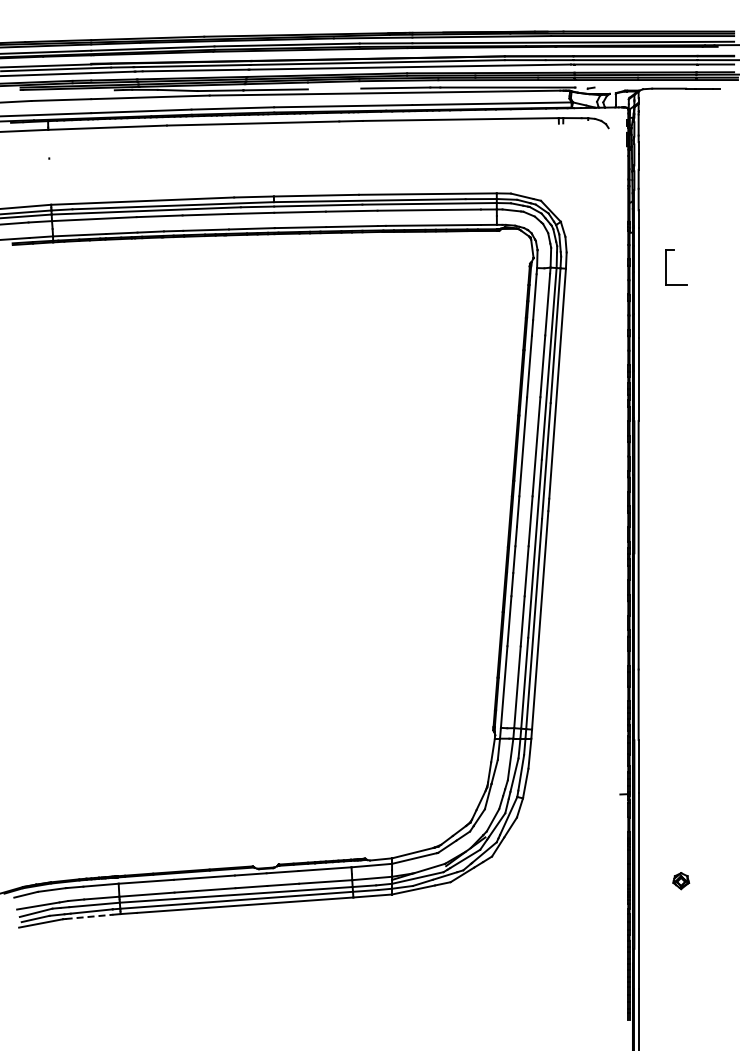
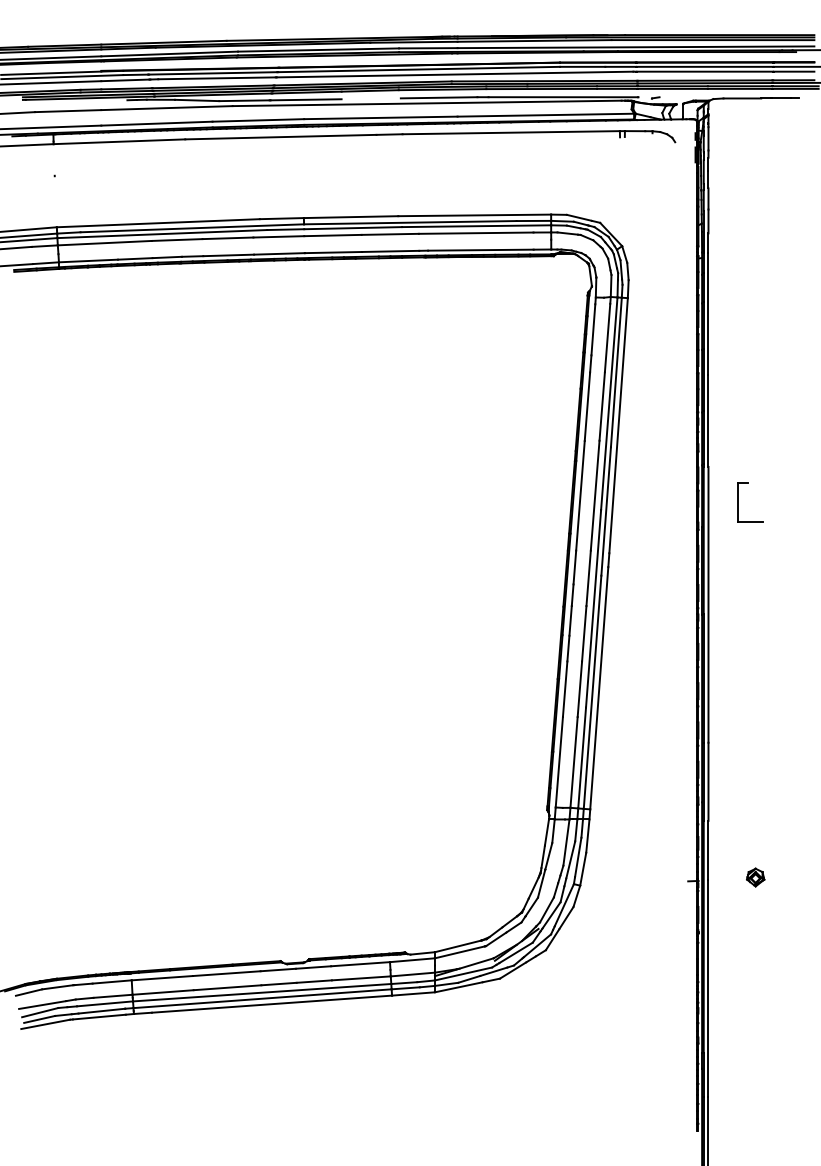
part: (666, 267) -> (739, 502), moved
part: (681, 881) -> (756, 878), moved
line: (89, 916) -> (99, 1016), dashed -> solid

